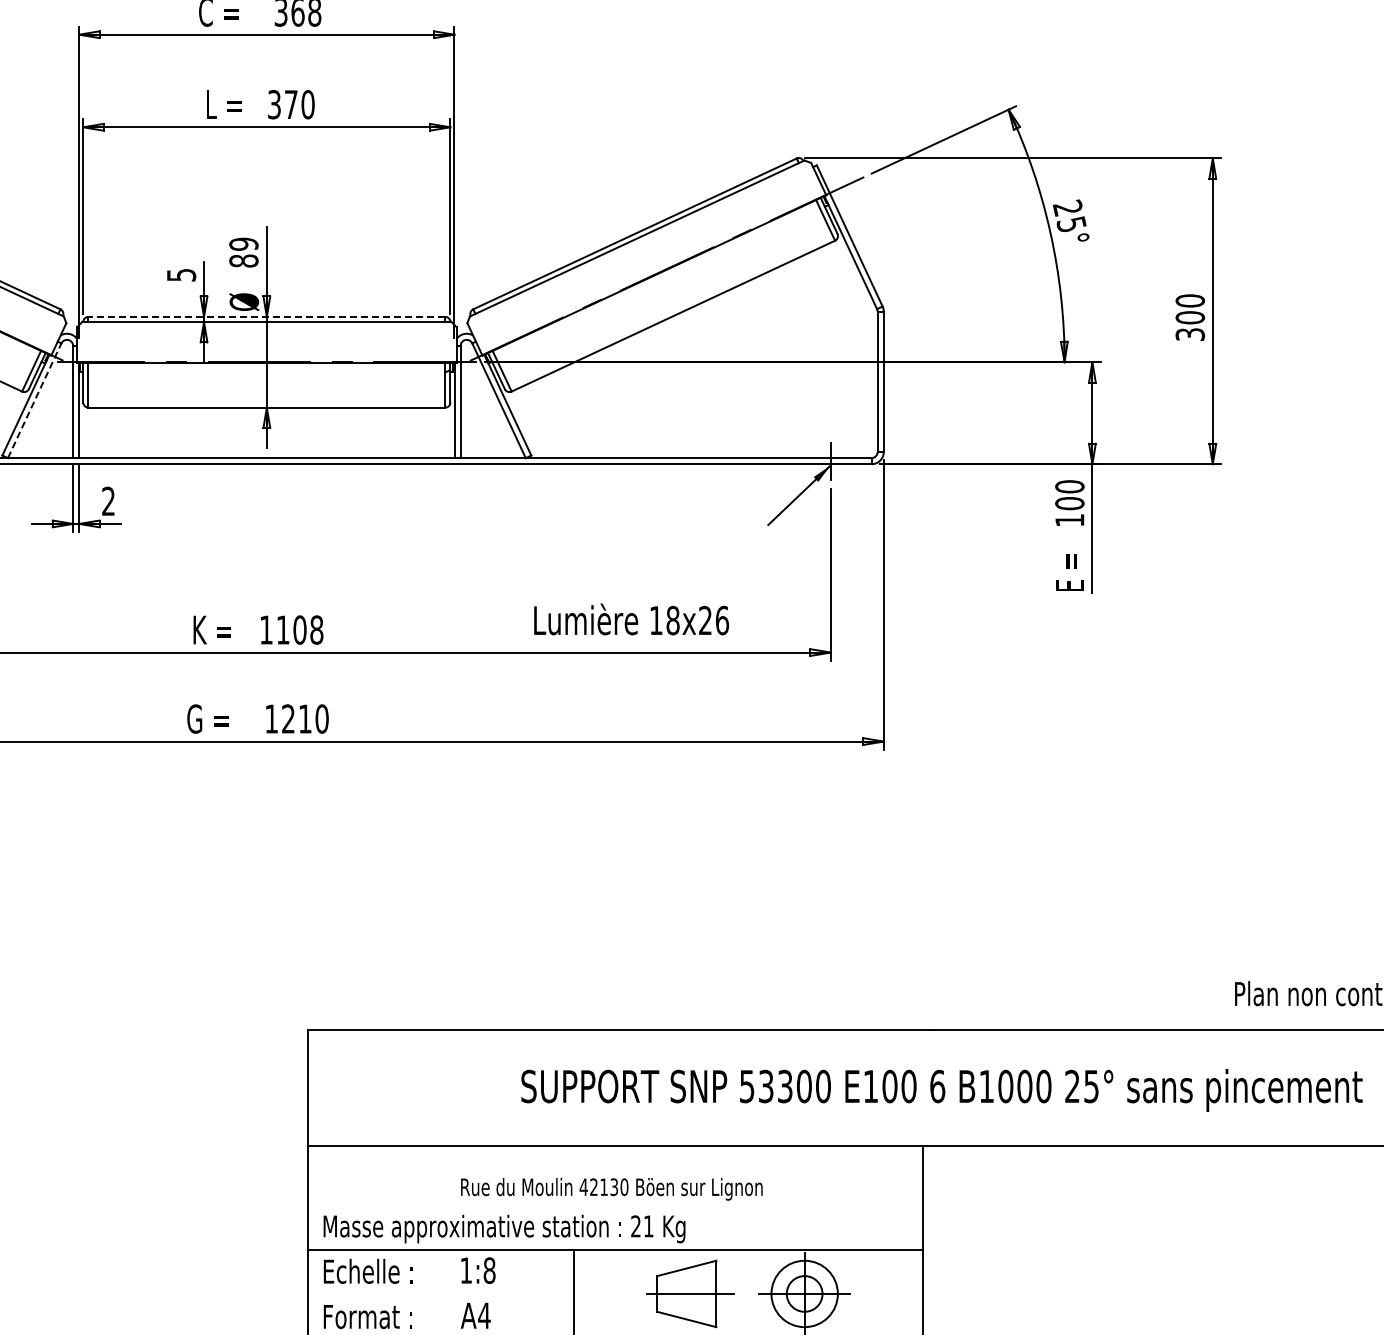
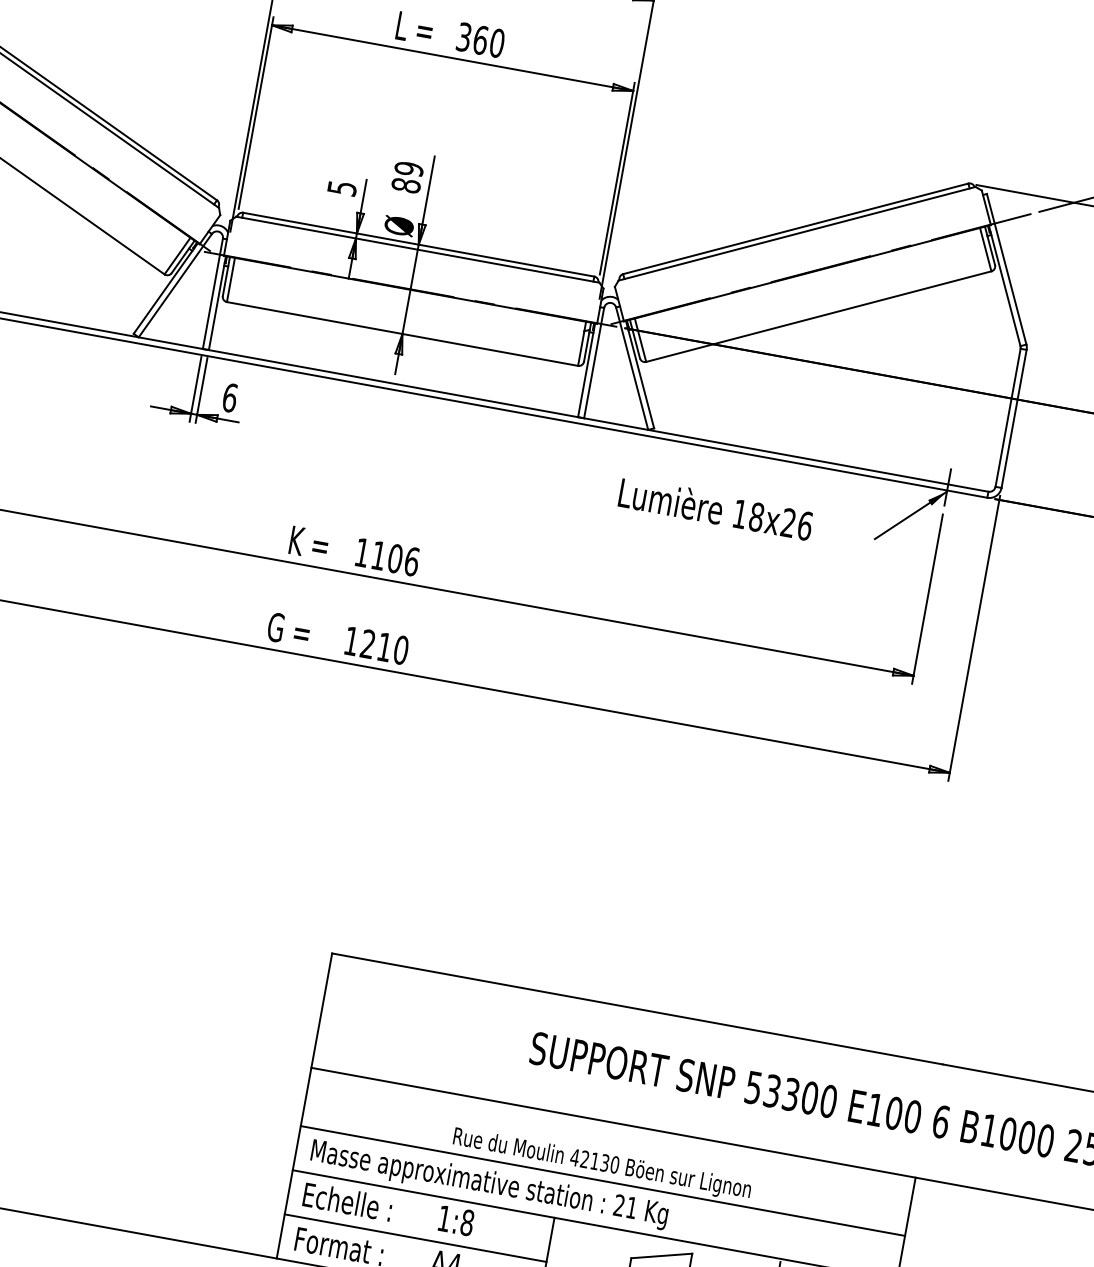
text: (290, 104) -> (479, 39), 370 -> 360
line: (266, 316) -> (418, 244), dashed -> solid
line: (34, 400) -> (175, 285), dashed -> solid
text: (108, 501) -> (229, 397), 2 -> 6
text: (631, 619) -> (715, 508), moved
text: (316, 629) -> (411, 561), 1108 -> 1106
line: (615, 1205) -> (602, 1181), added
line: (441, 1294) -> (415, 1237), added

